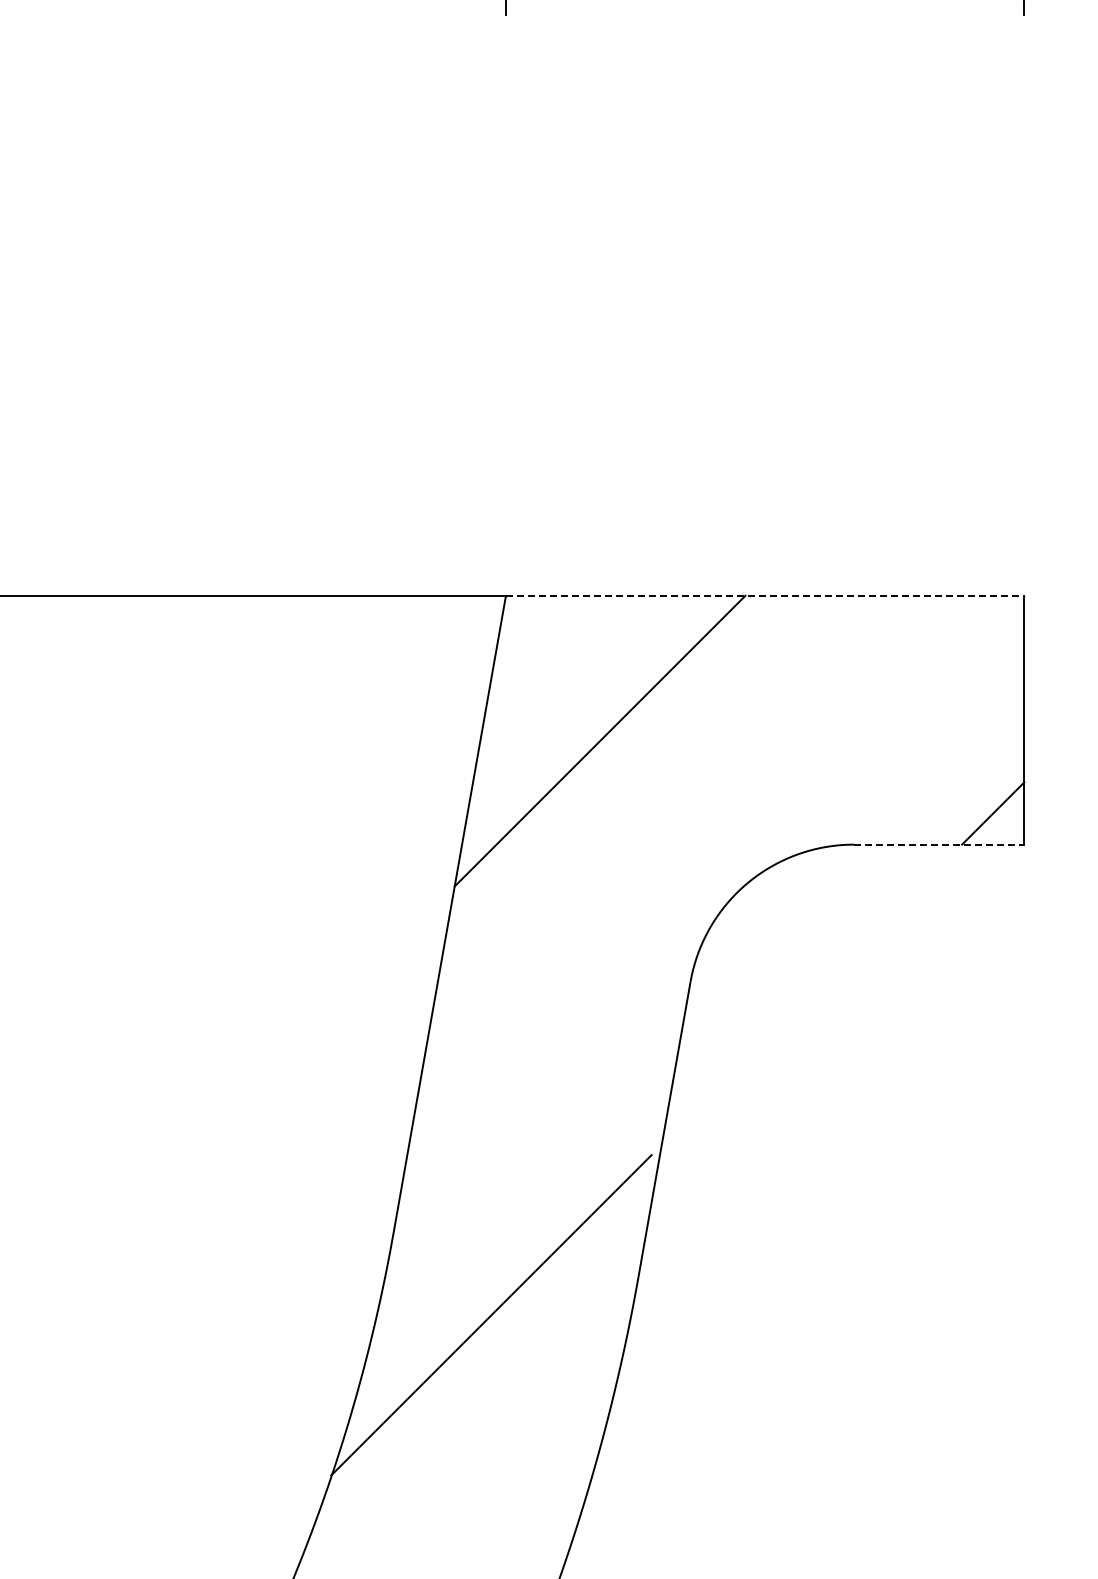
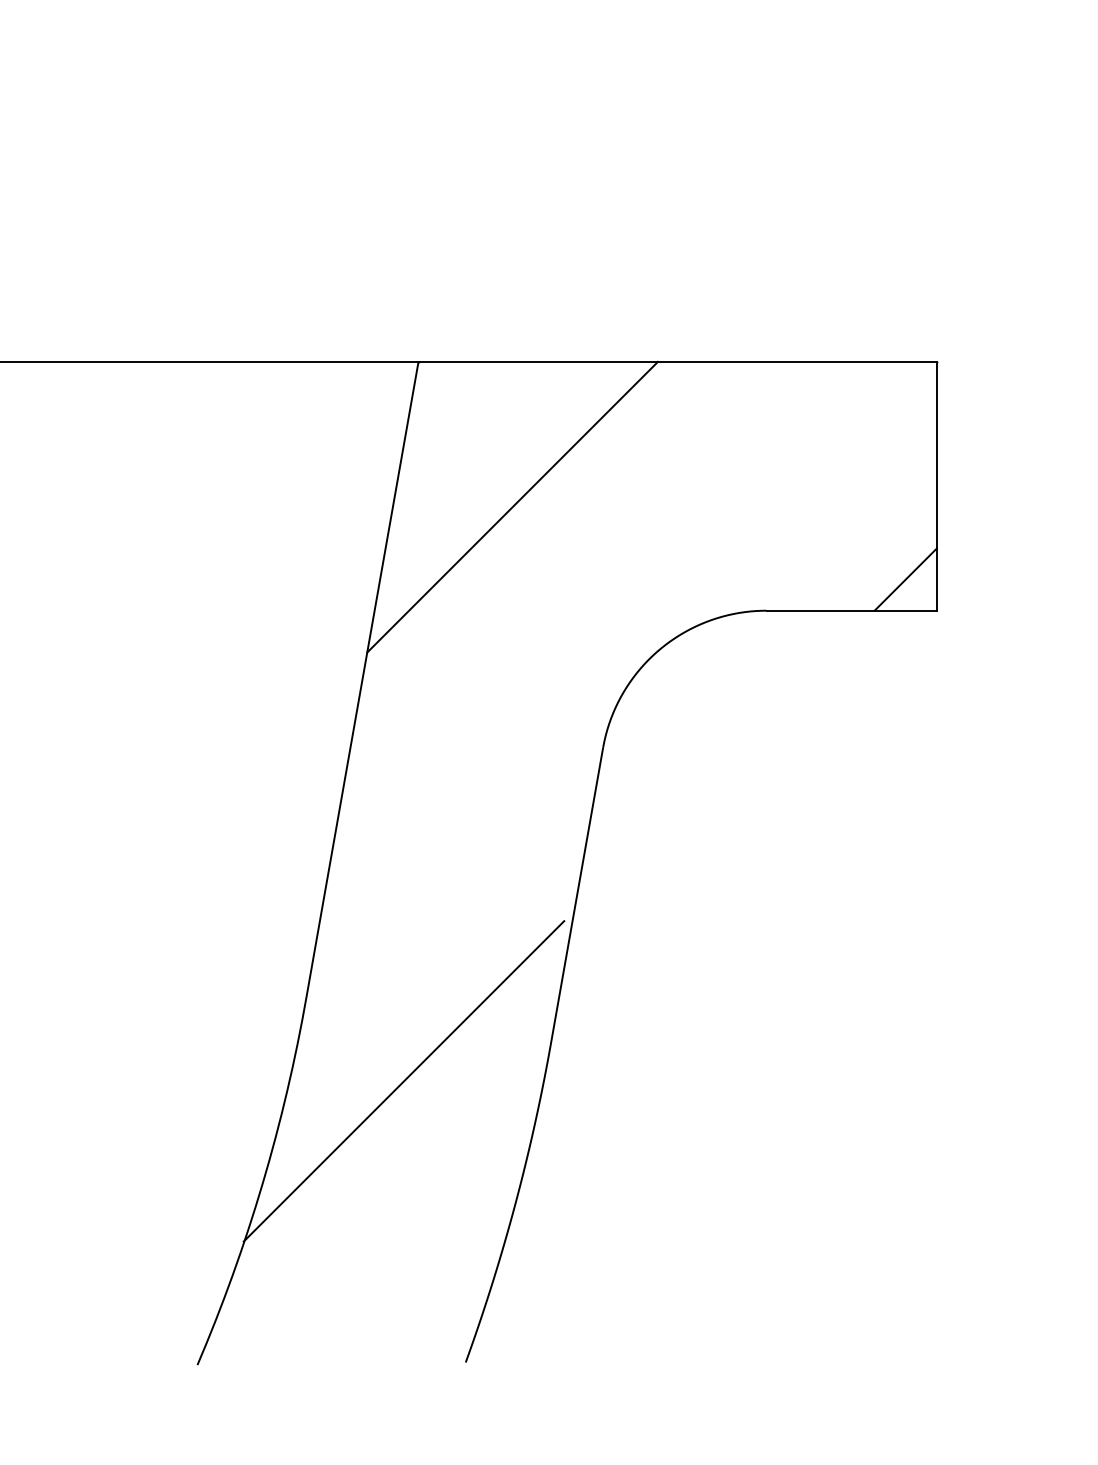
line: (765, 595) -> (678, 361), dashed -> solid
line: (939, 844) -> (852, 610), dashed -> solid

